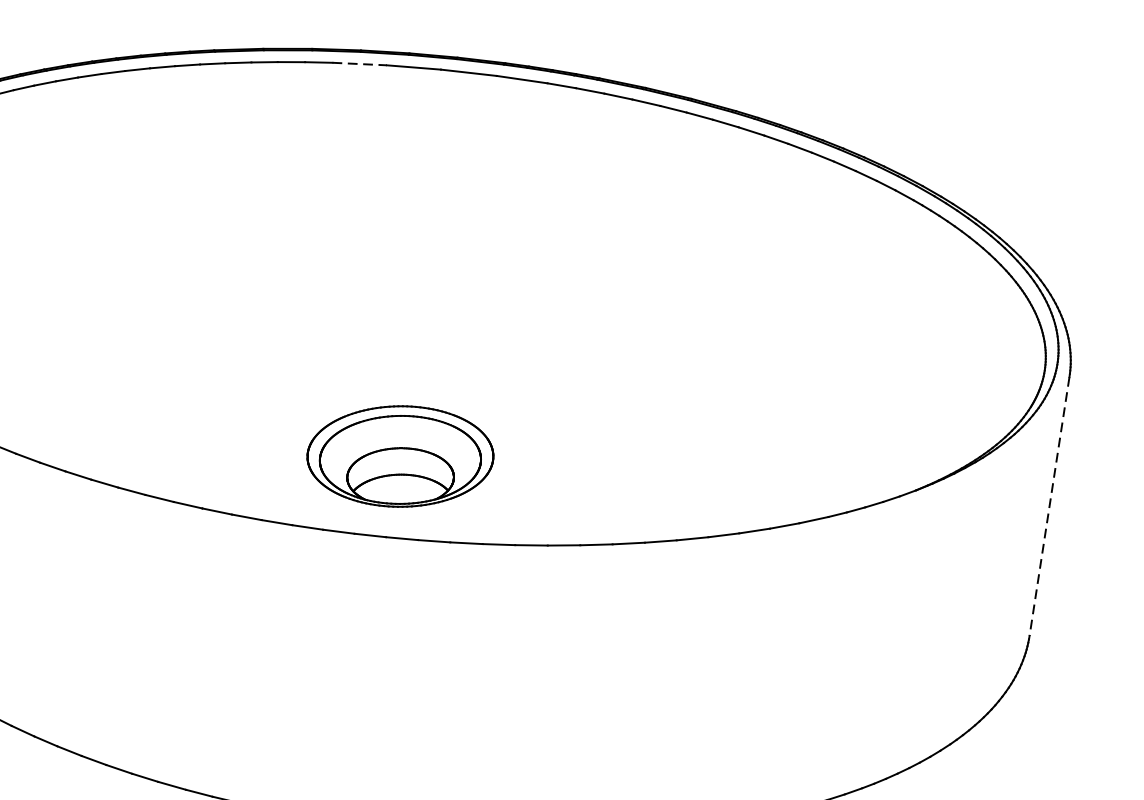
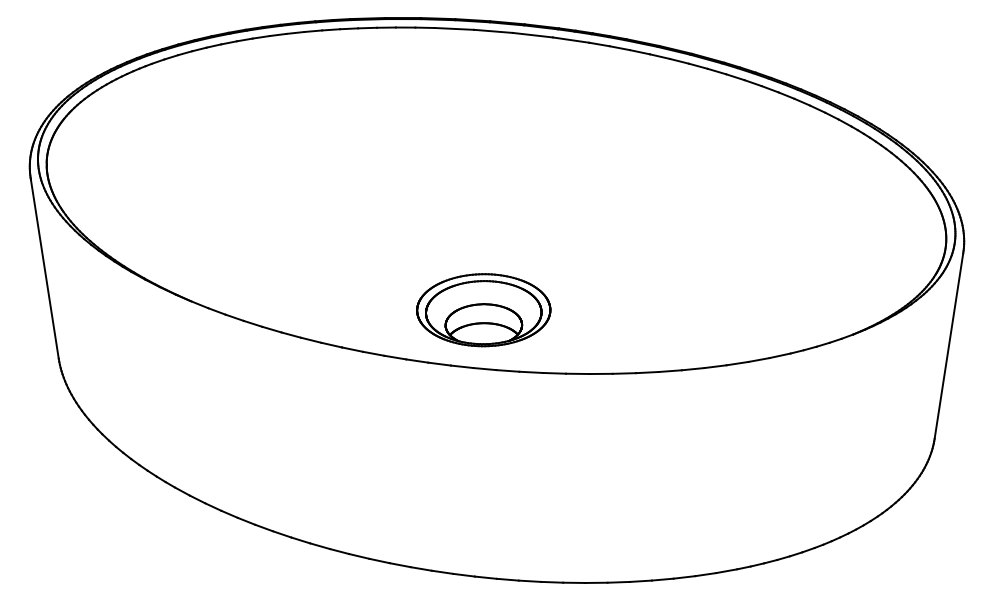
line: (359, 63) -> (454, 28), dashed -> solid
line: (1048, 507) -> (948, 346), dashed -> solid

